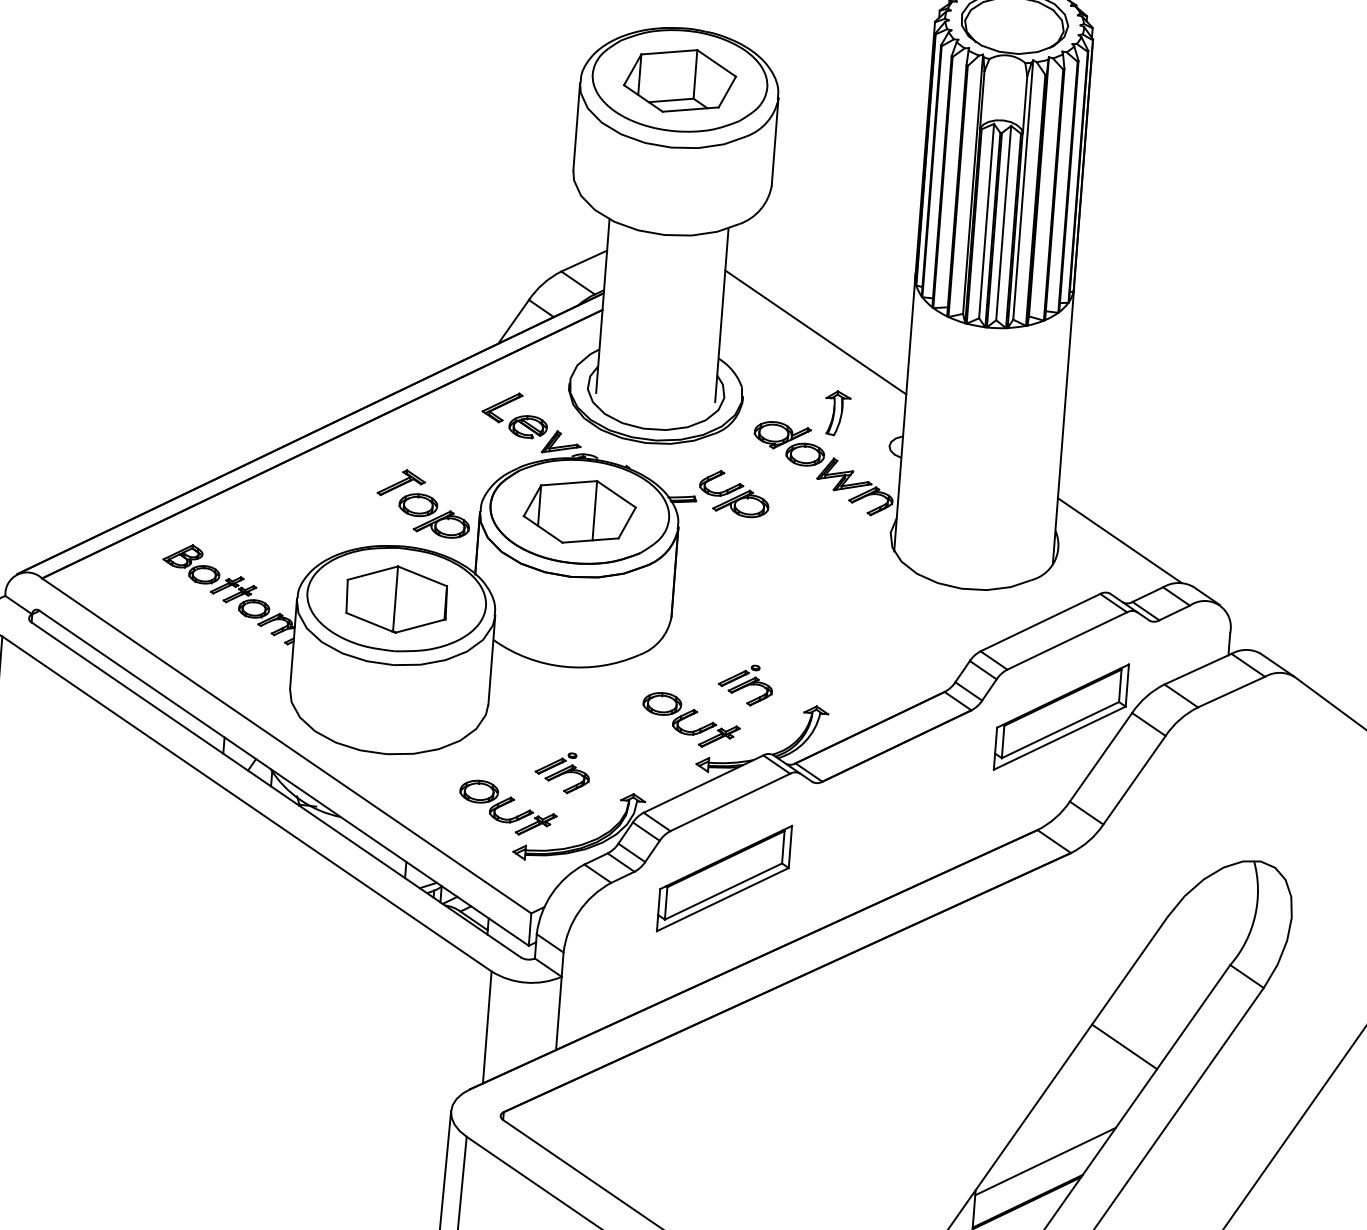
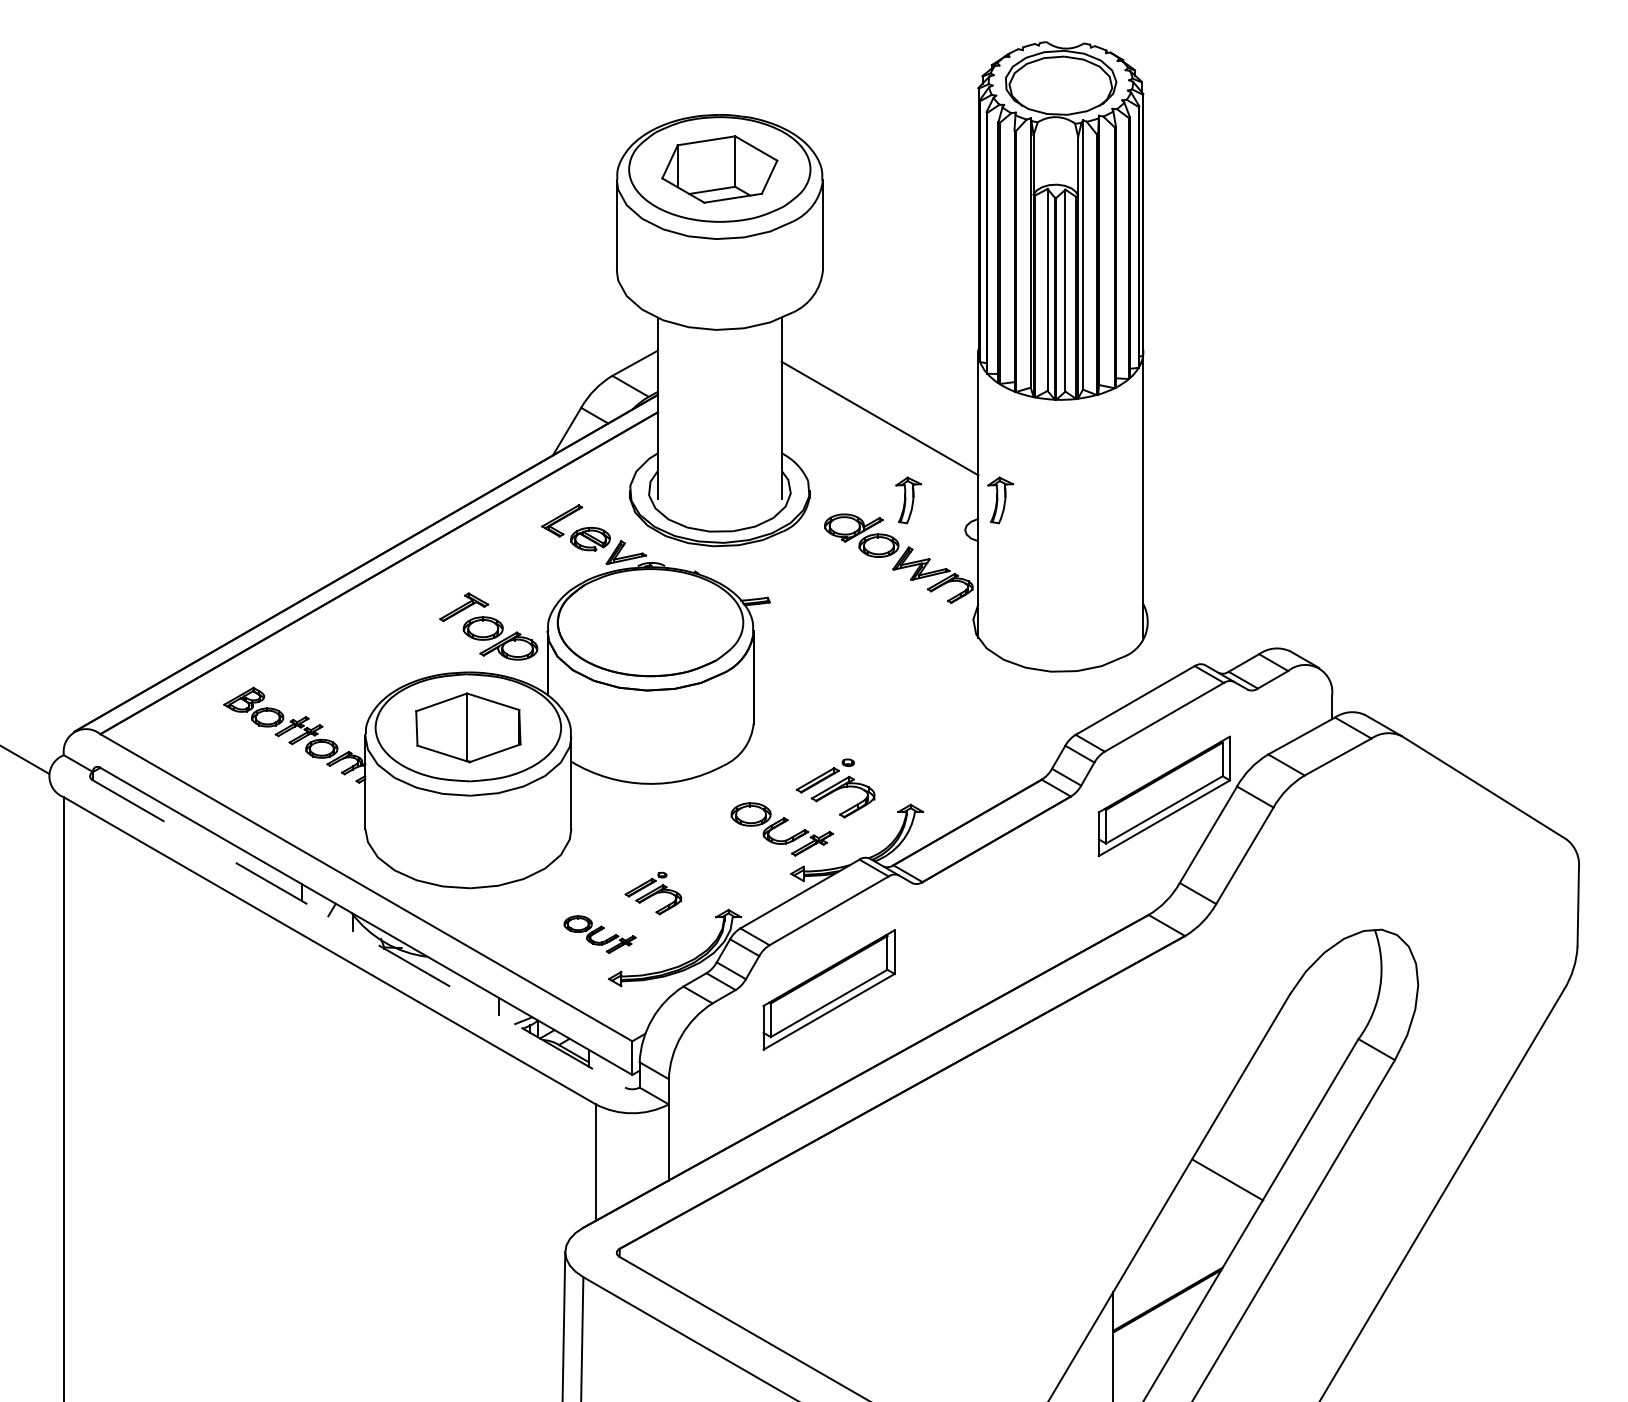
part: (925, 420) -> (1000, 500), added
part: (734, 493) -> (808, 591), removed
part: (579, 511) -> (650, 622), removed
line: (1119, 540) -> (1210, 609), removed
part: (745, 684) -> (835, 787), size x1.4
line: (276, 790) -> (359, 934), solid -> dashed
part: (507, 808) -> (599, 934), size x0.7
line: (1124, 1046) -> (1227, 1179), moved
line: (1045, 1161) -> (1183, 1256), removed

